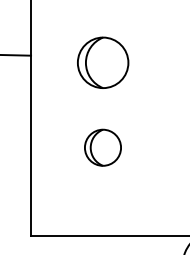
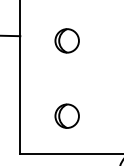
part: (101, 62) -> (66, 40), size x0.71
part: (101, 146) -> (66, 115), moved

